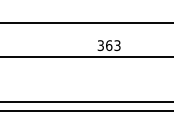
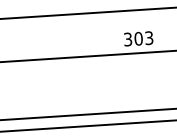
text: (109, 45) -> (139, 38), 363 -> 303

